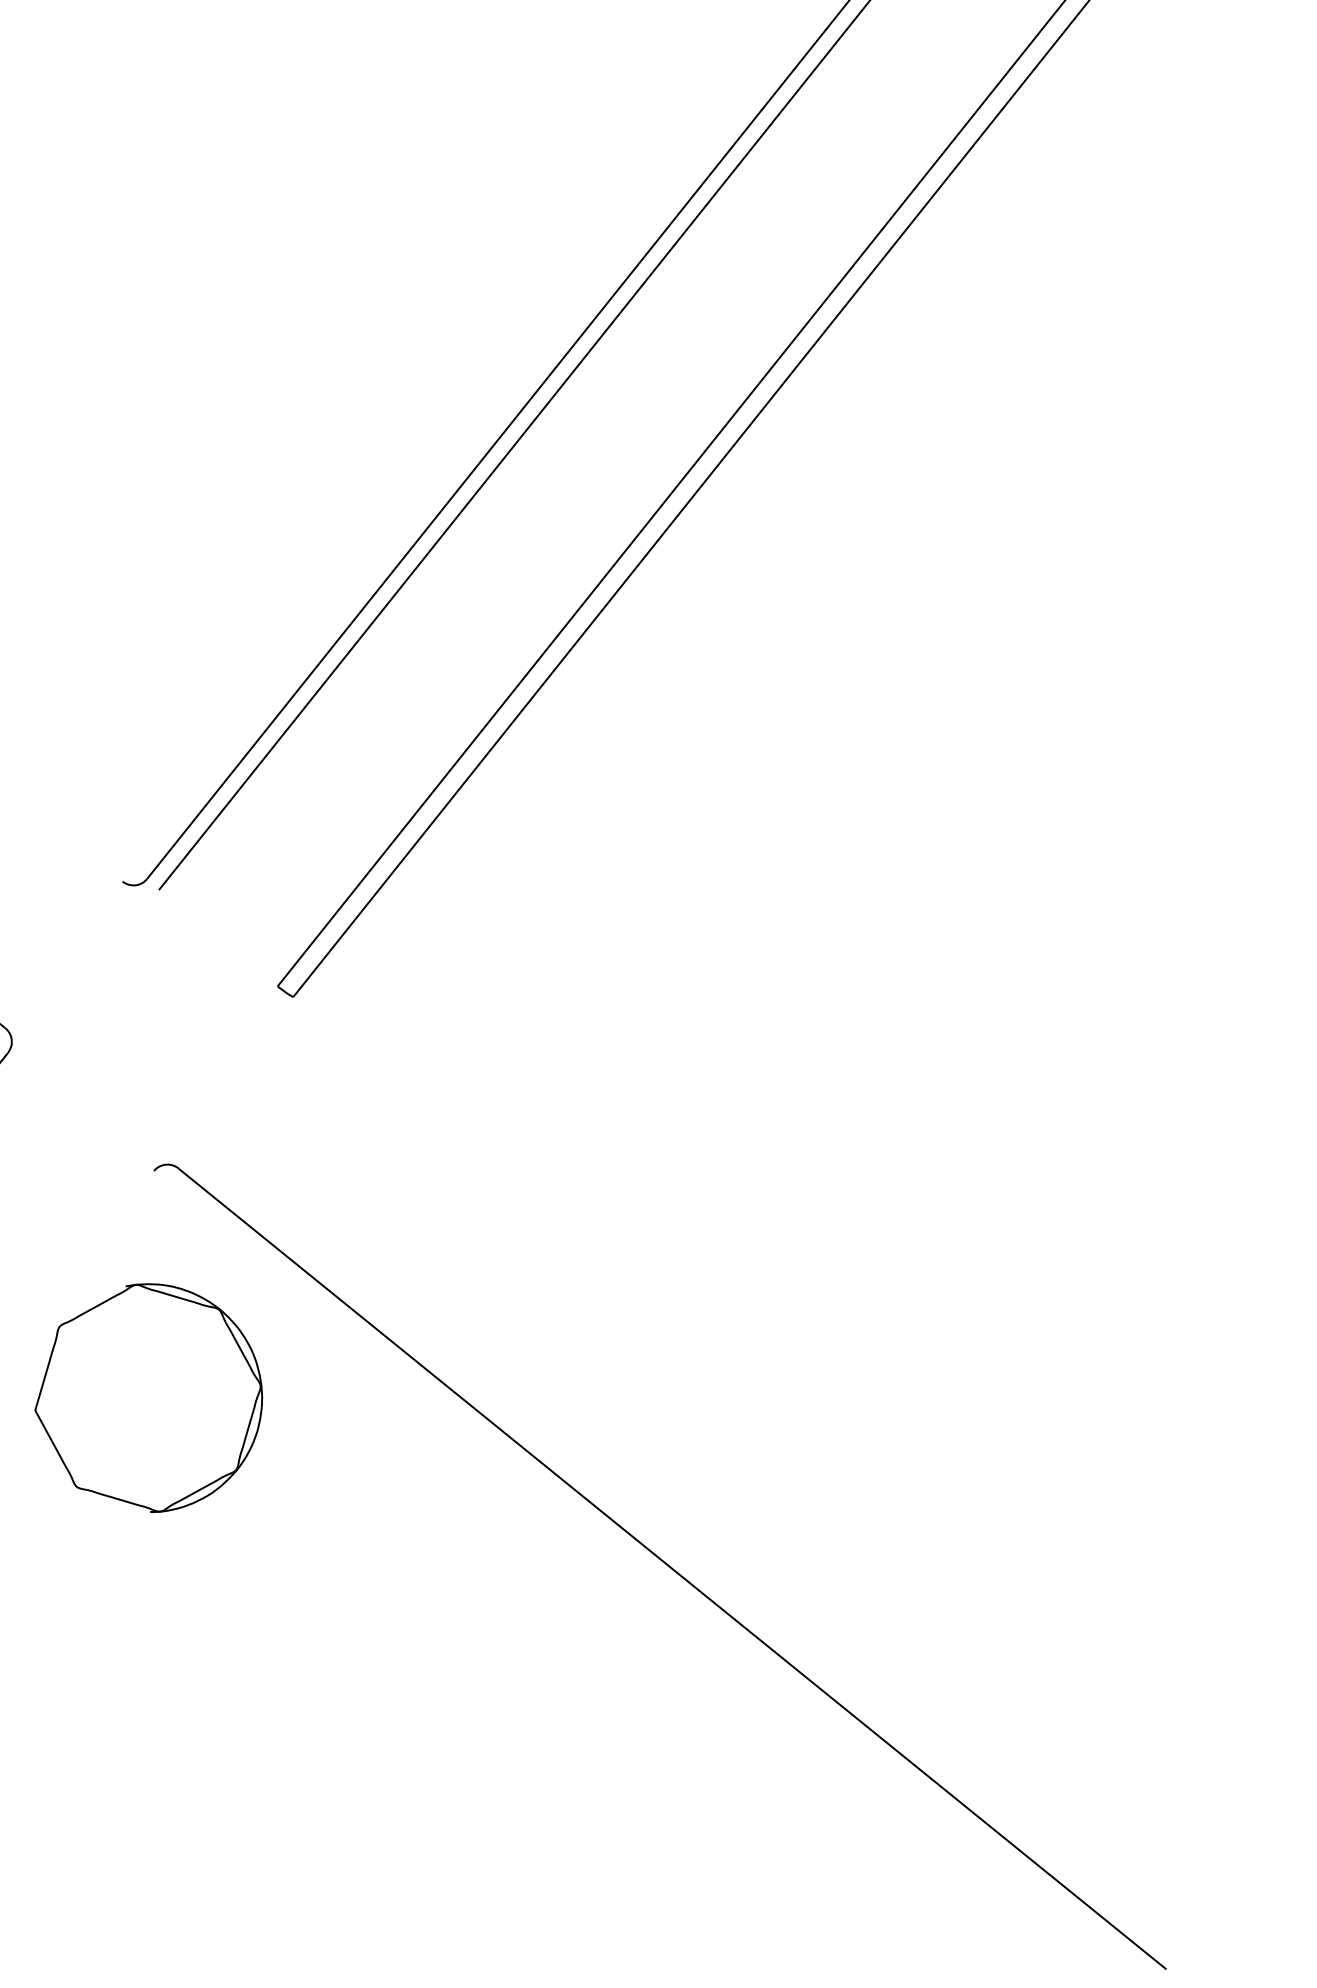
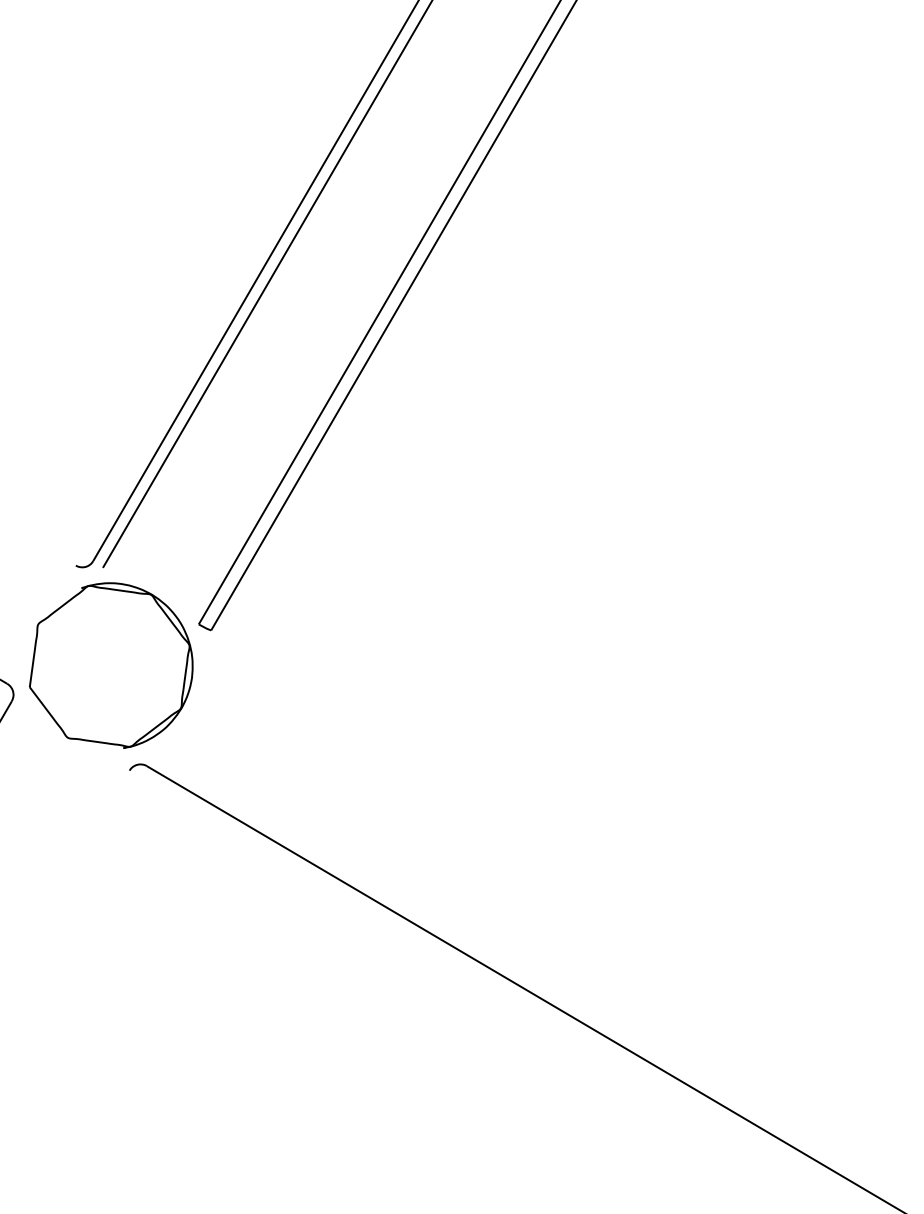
part: (148, 1397) -> (109, 665), moved

